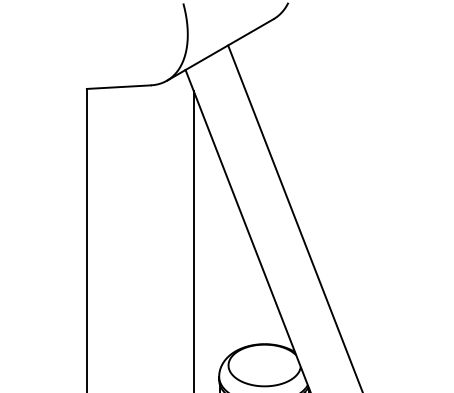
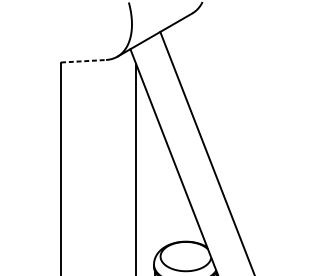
line: (119, 87) -> (84, 61), solid -> dashed

